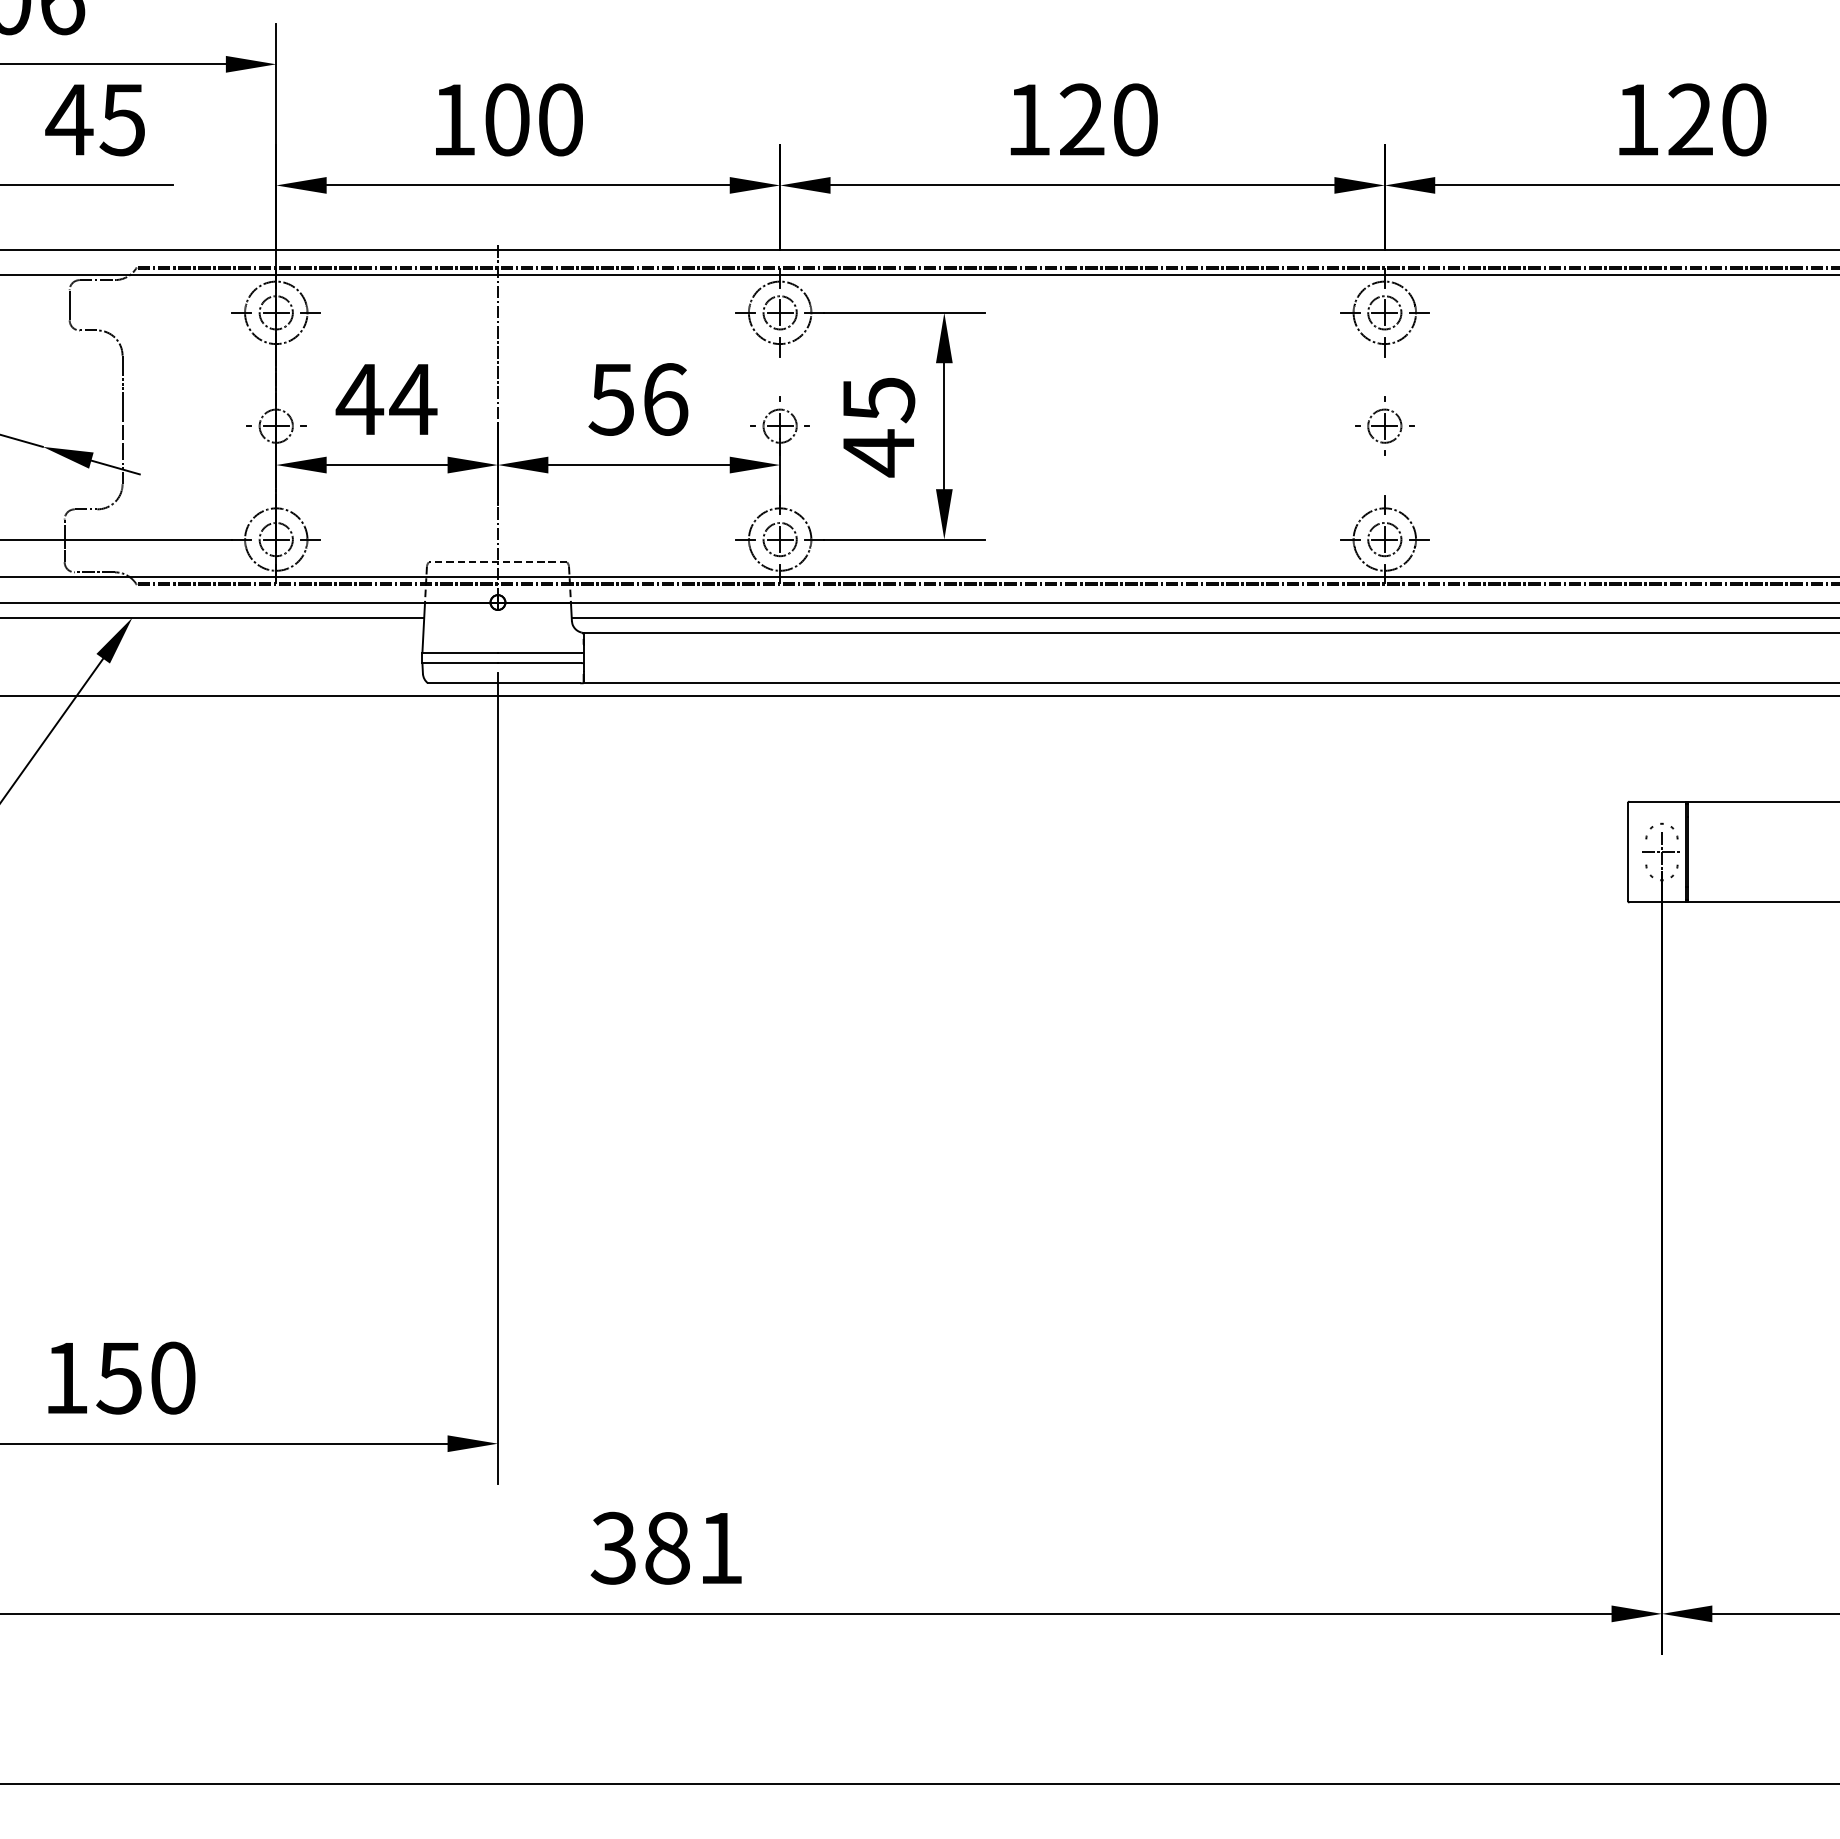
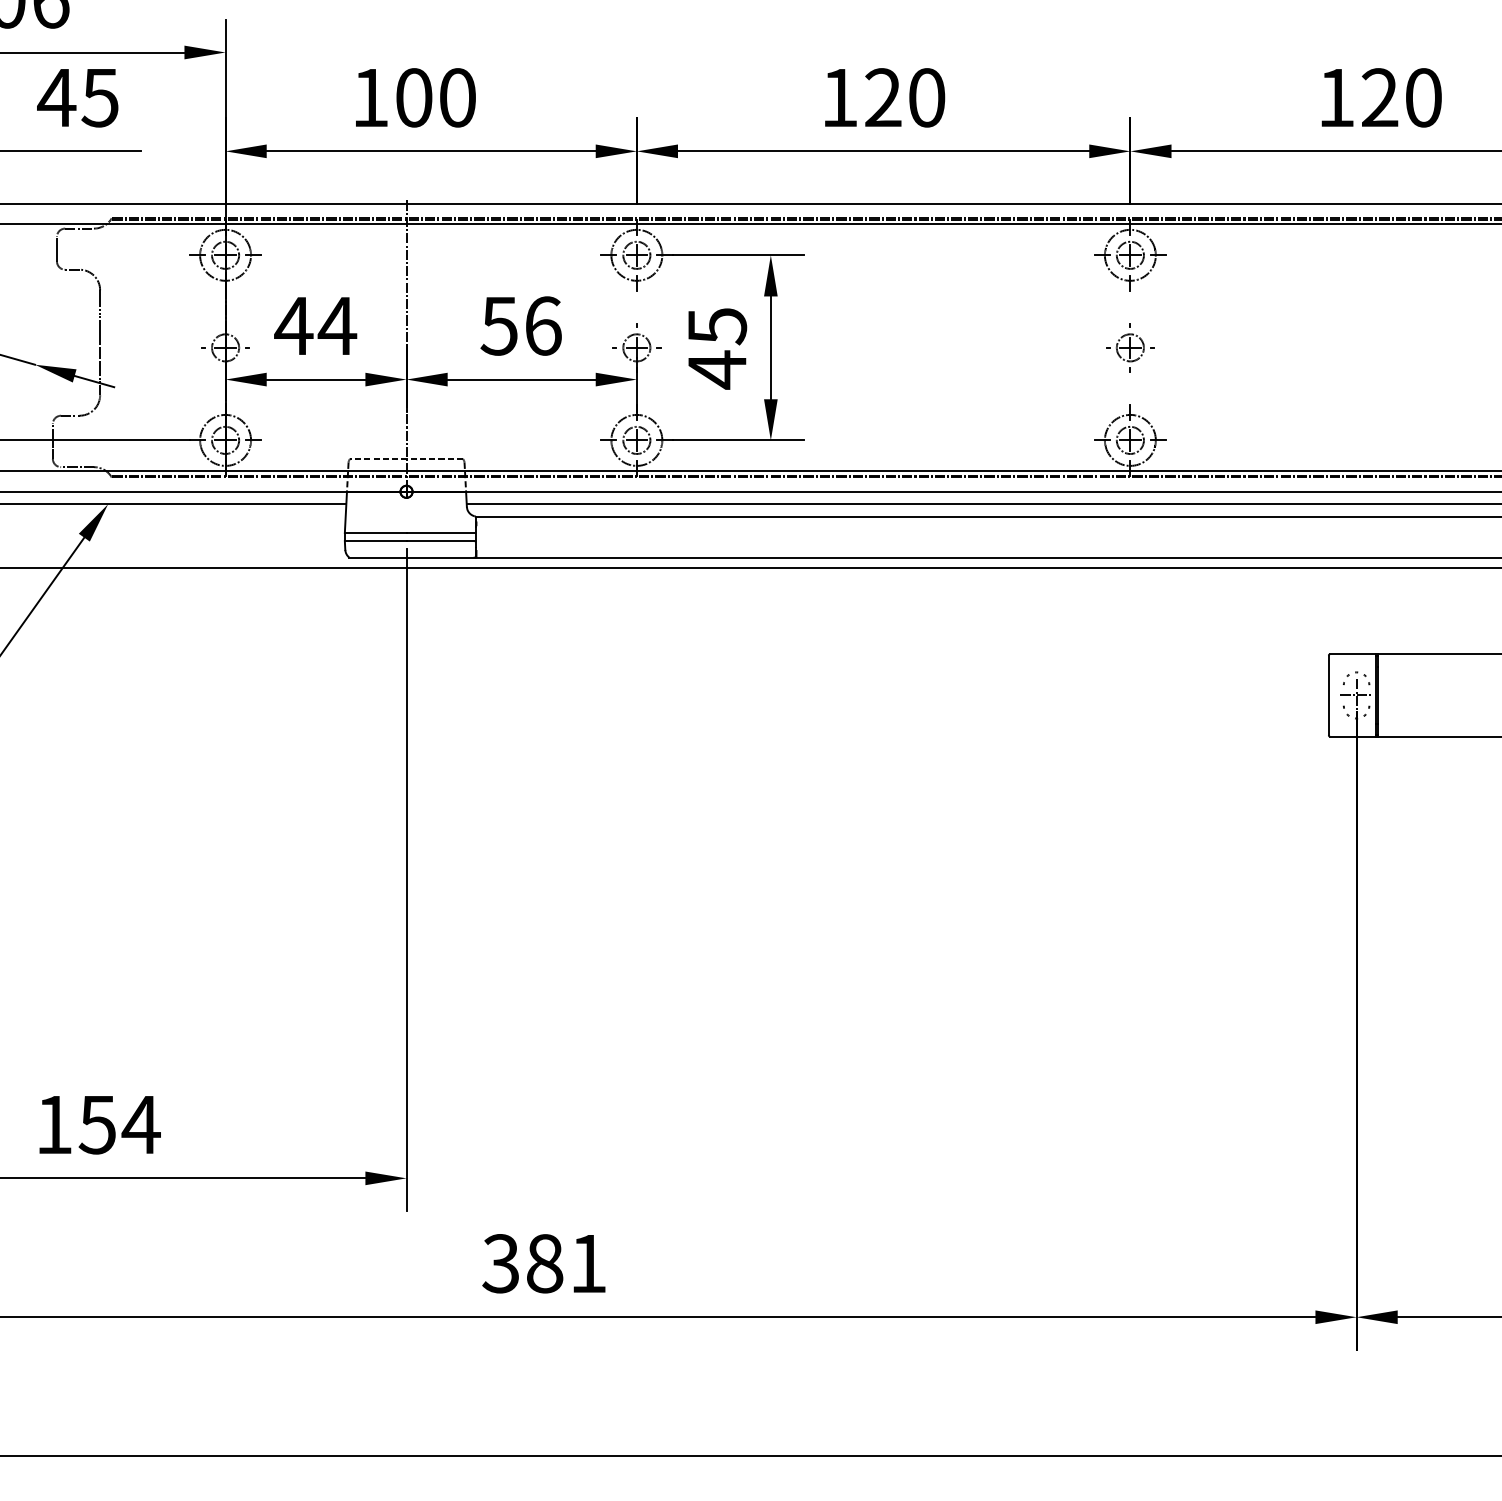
text: (172, 1377) -> (140, 1124), 150 -> 154

